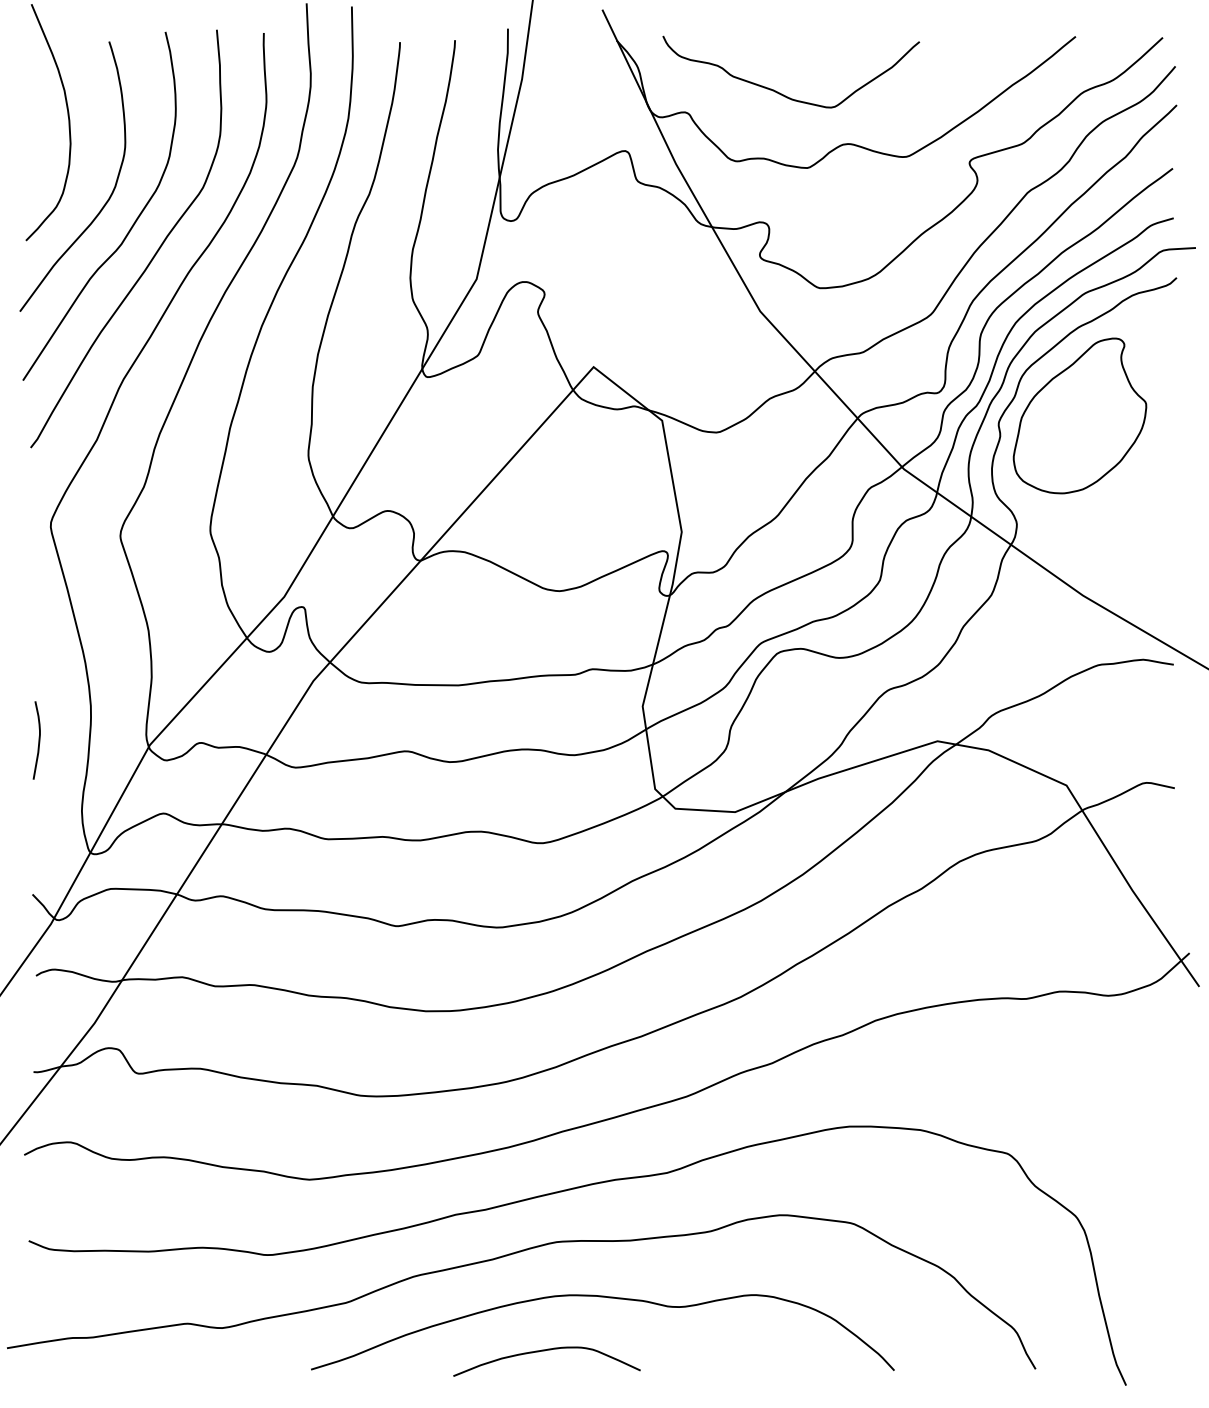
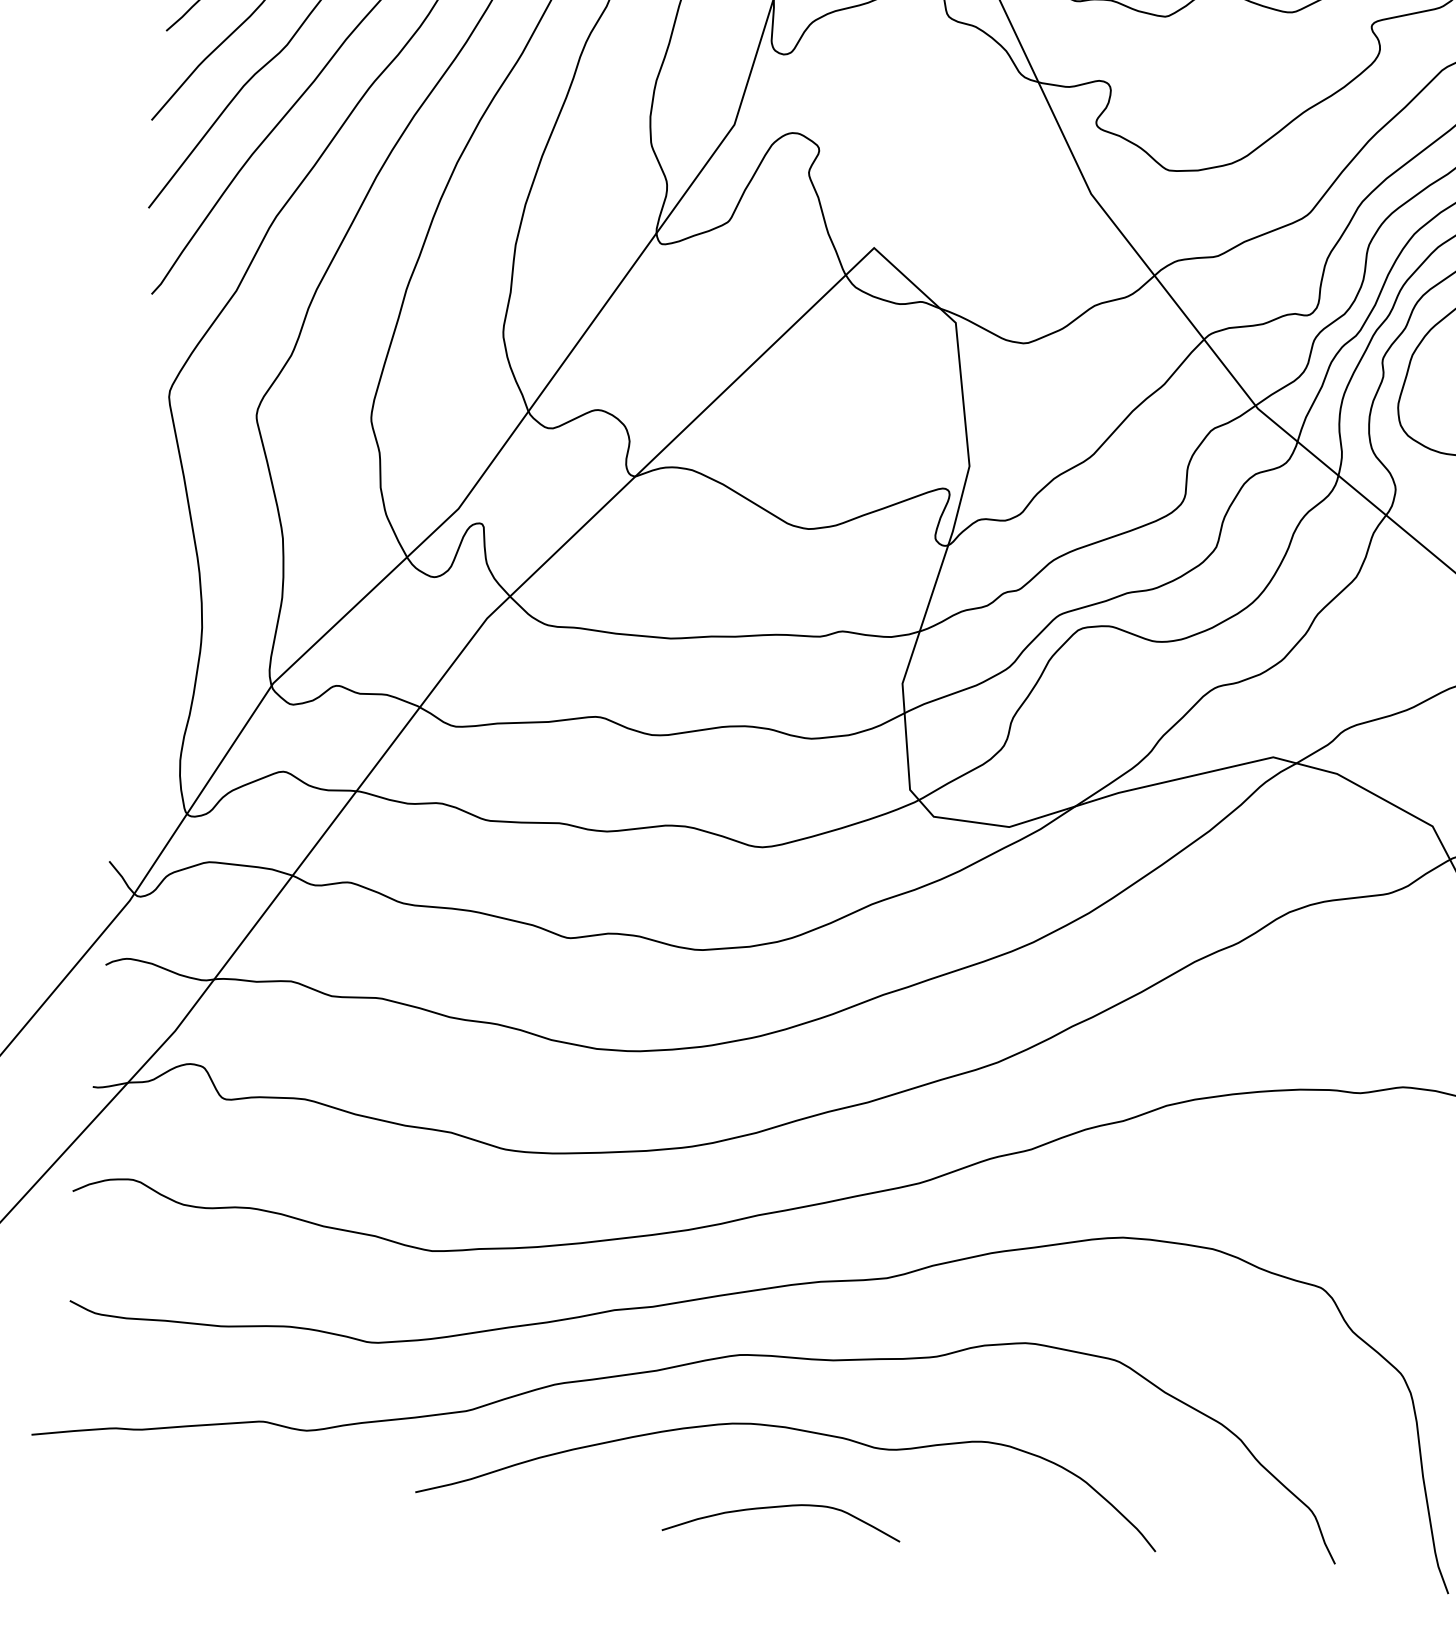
curve: (38, 740) -> (132, 666), removed
curve: (545, 1351) -> (781, 1508), moved

